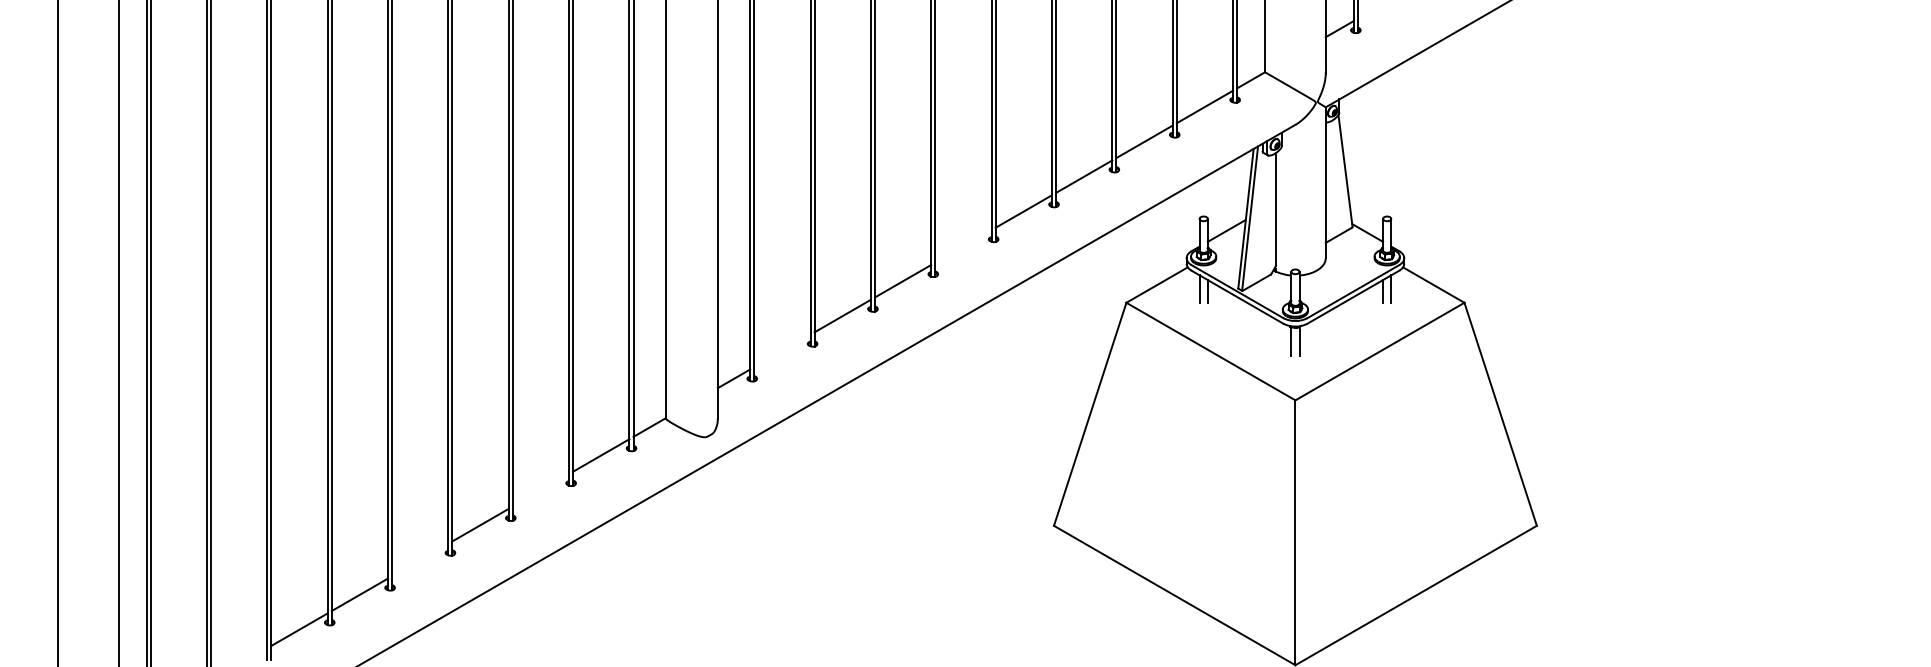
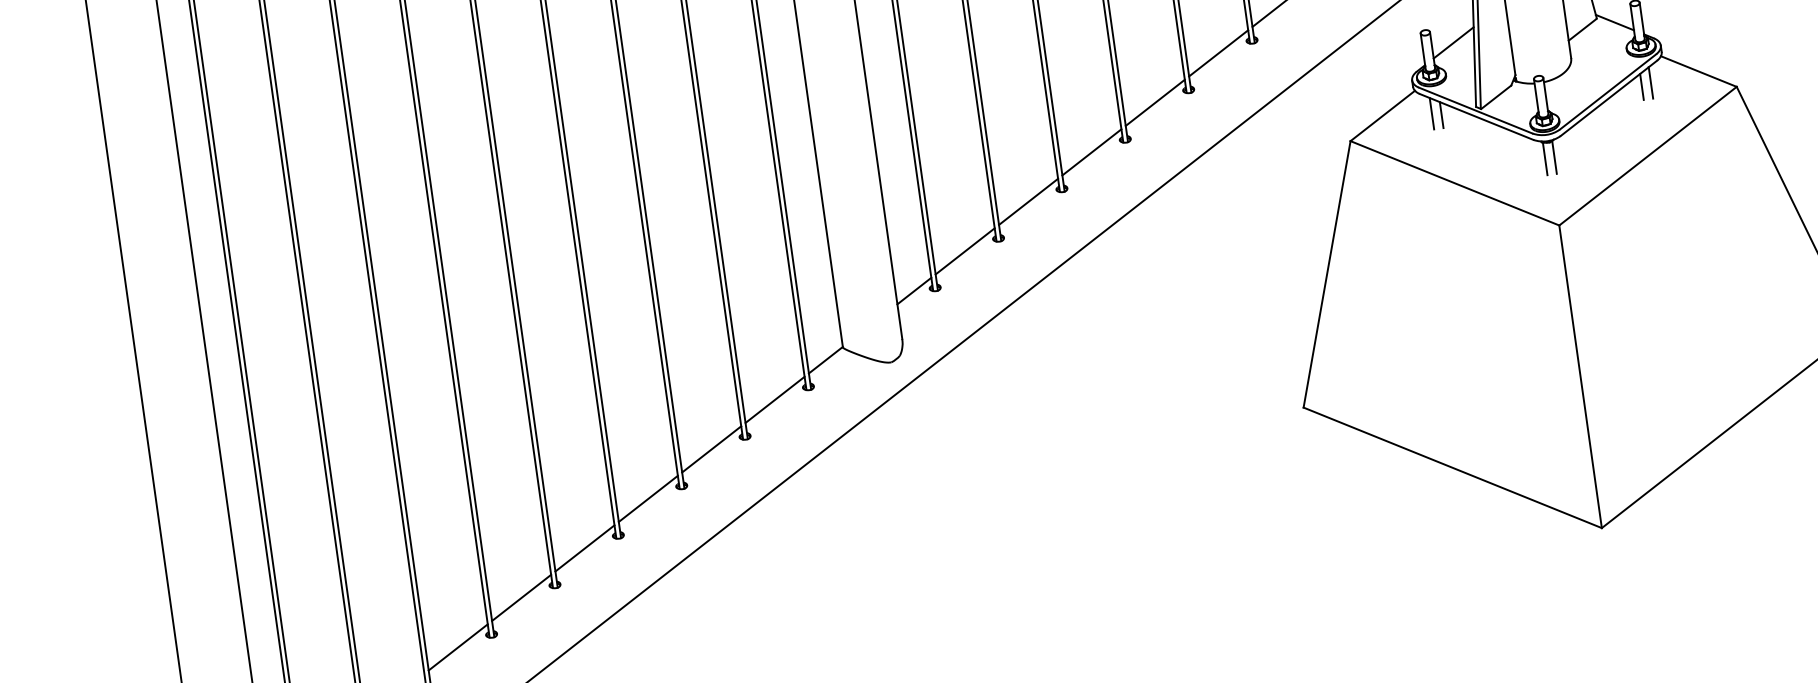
line: (963, 246) -> (1155, 102), added
line: (782, 350) -> (965, 250), added
line: (540, 490) -> (711, 449), added
line: (420, 559) -> (585, 547), added

